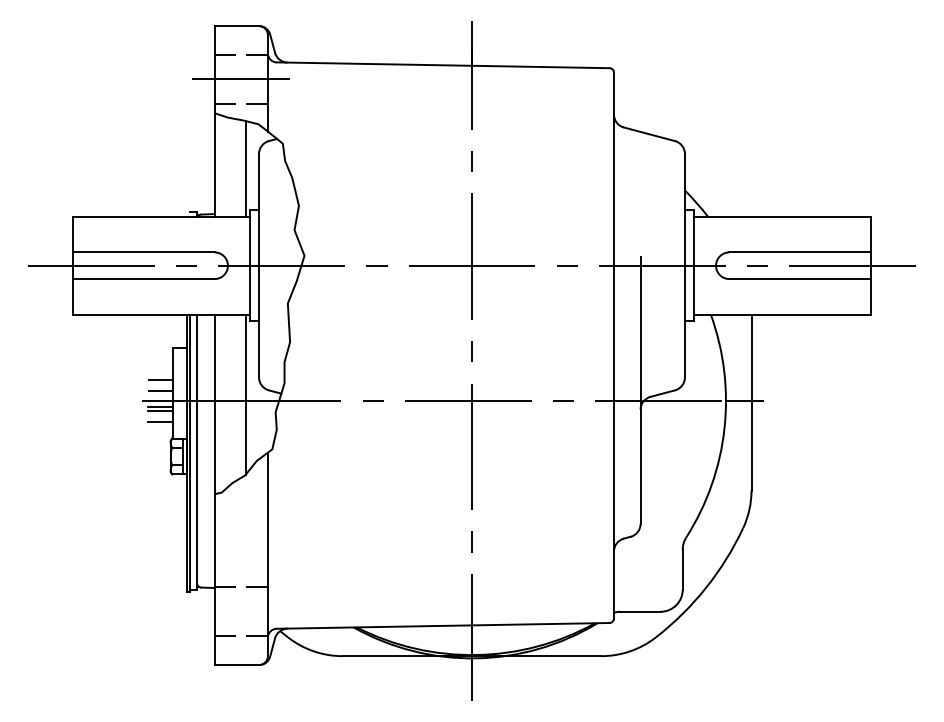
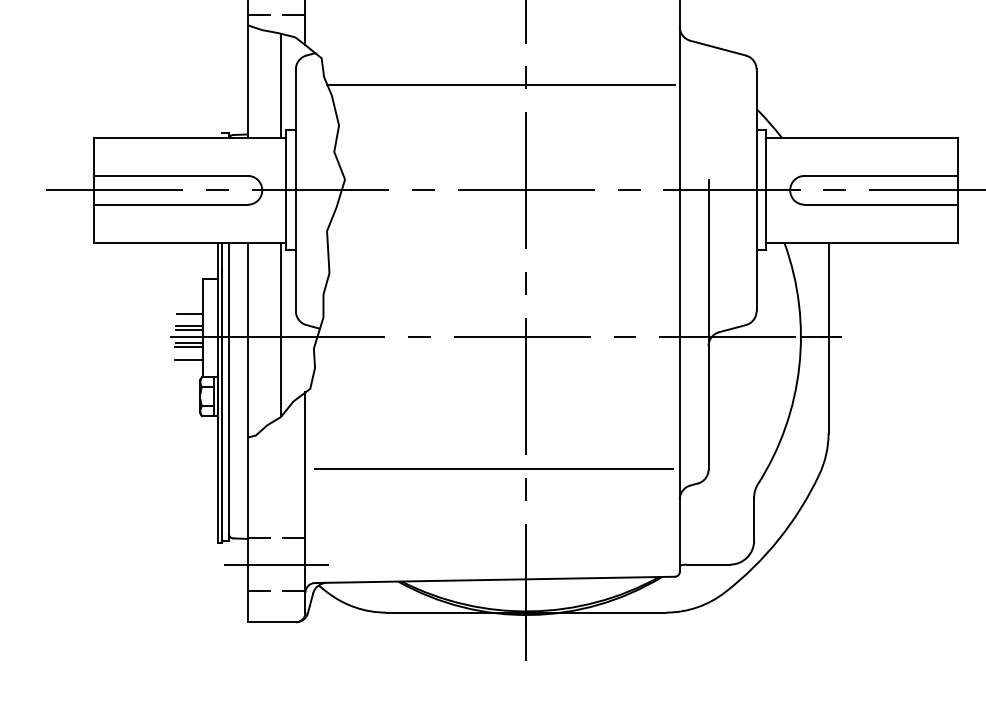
line: (448, 168) -> (500, 85), added
line: (160, 395) -> (189, 330), added
line: (441, 523) -> (493, 469), added
line: (241, 611) -> (276, 564), added

